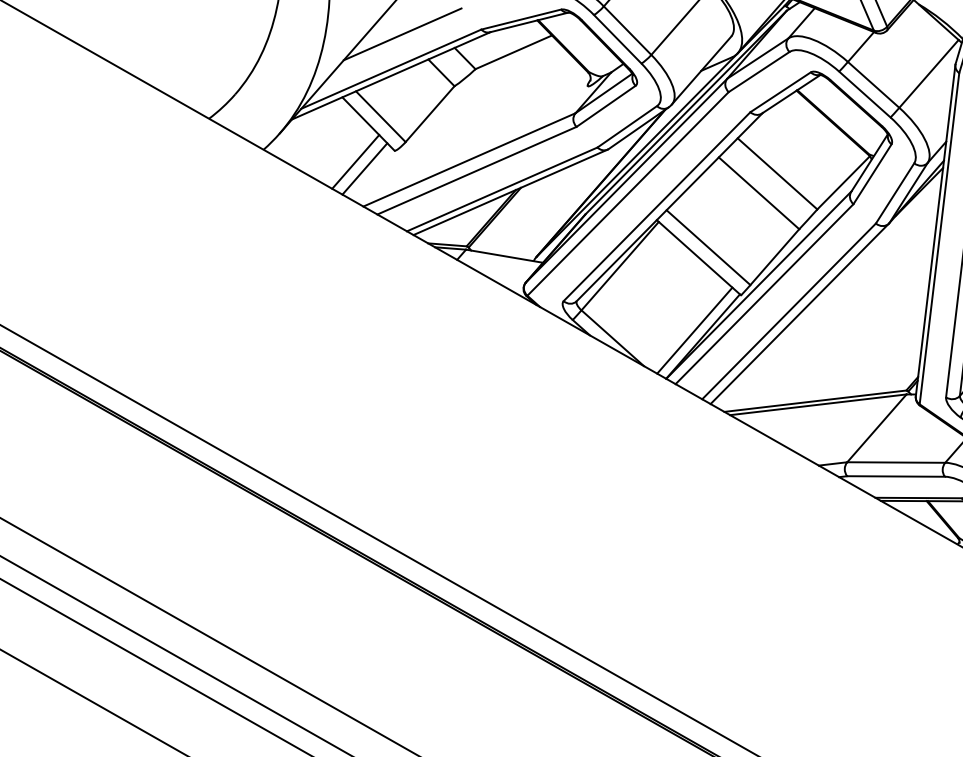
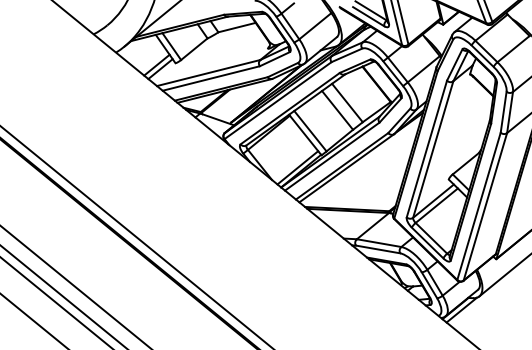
line: (401, 33) -> (187, 10), removed

